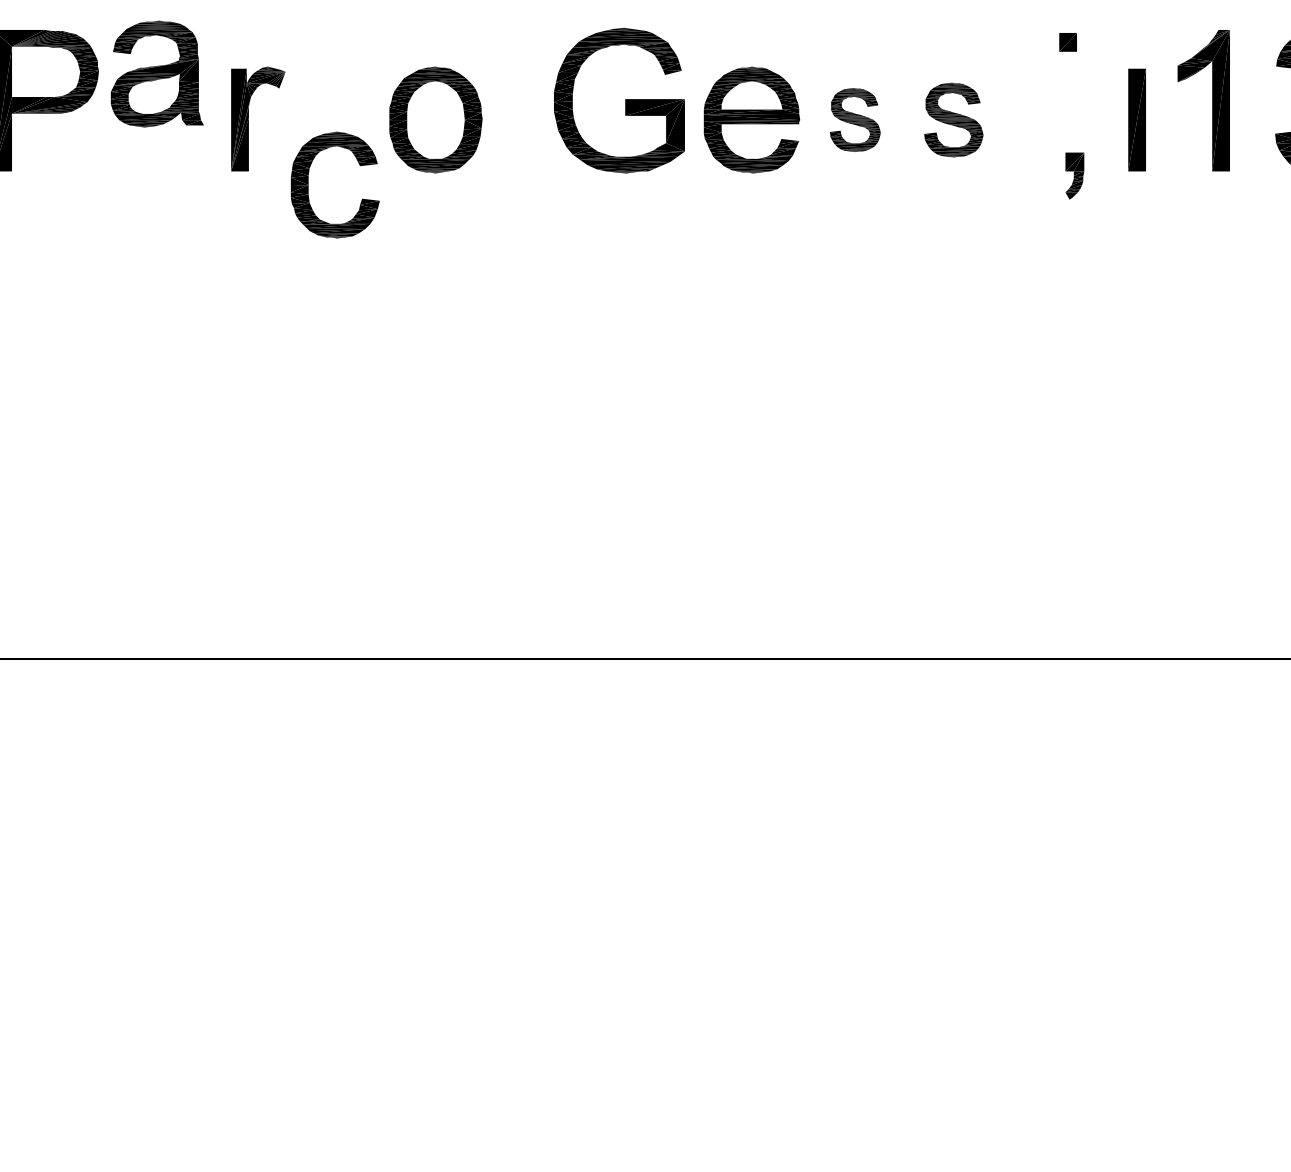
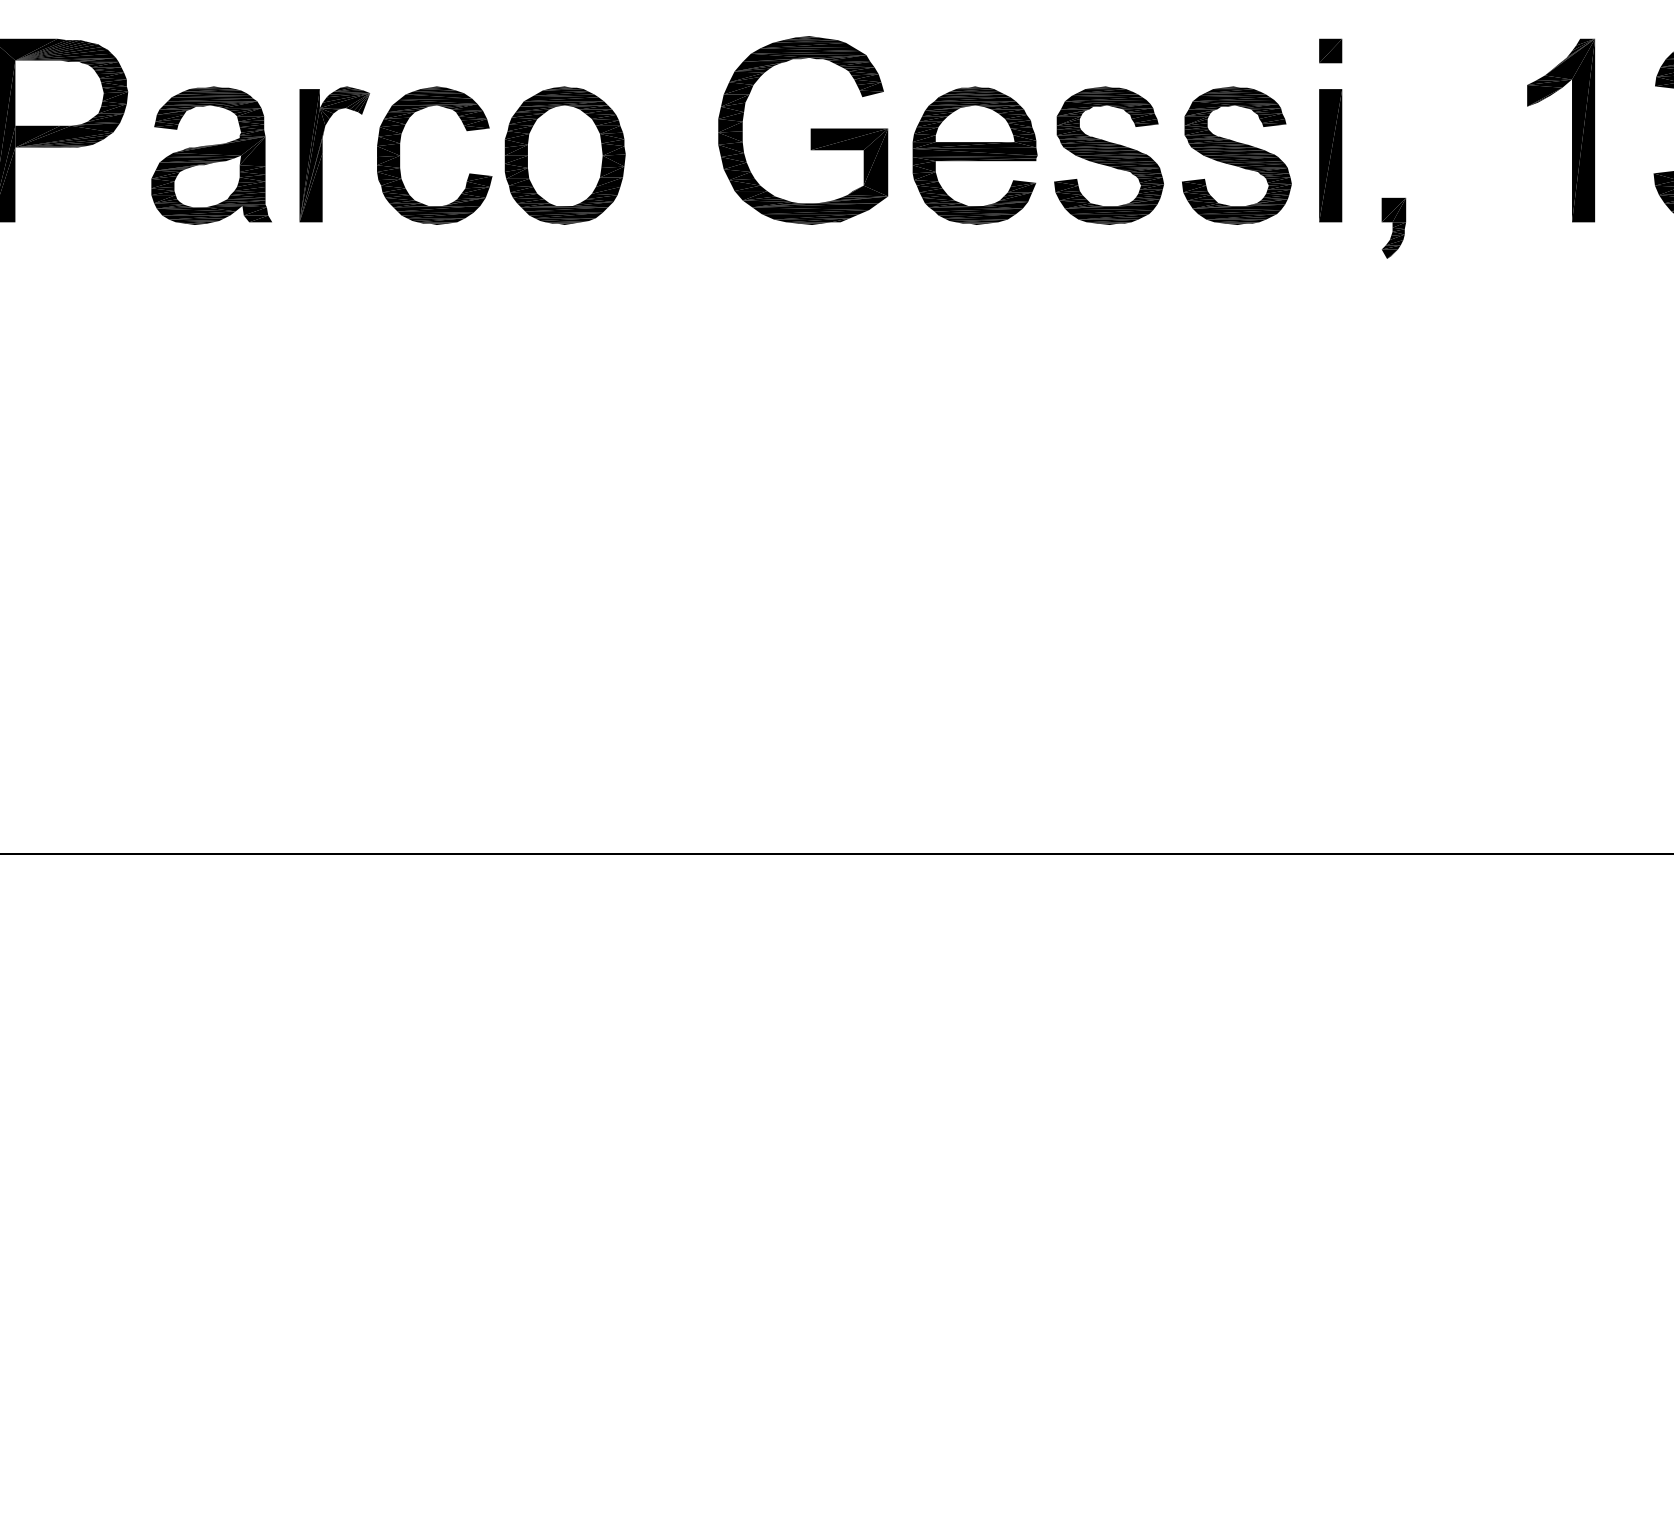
part: (1067, 42) -> (1329, 51), moved
part: (156, 73) -> (210, 154), moved
part: (855, 119) -> (1109, 154), size x1.67
part: (953, 119) -> (1236, 154), size x1.43
part: (1136, 119) -> (1329, 154), moved
part: (308, 184) -> (399, 154), moved

